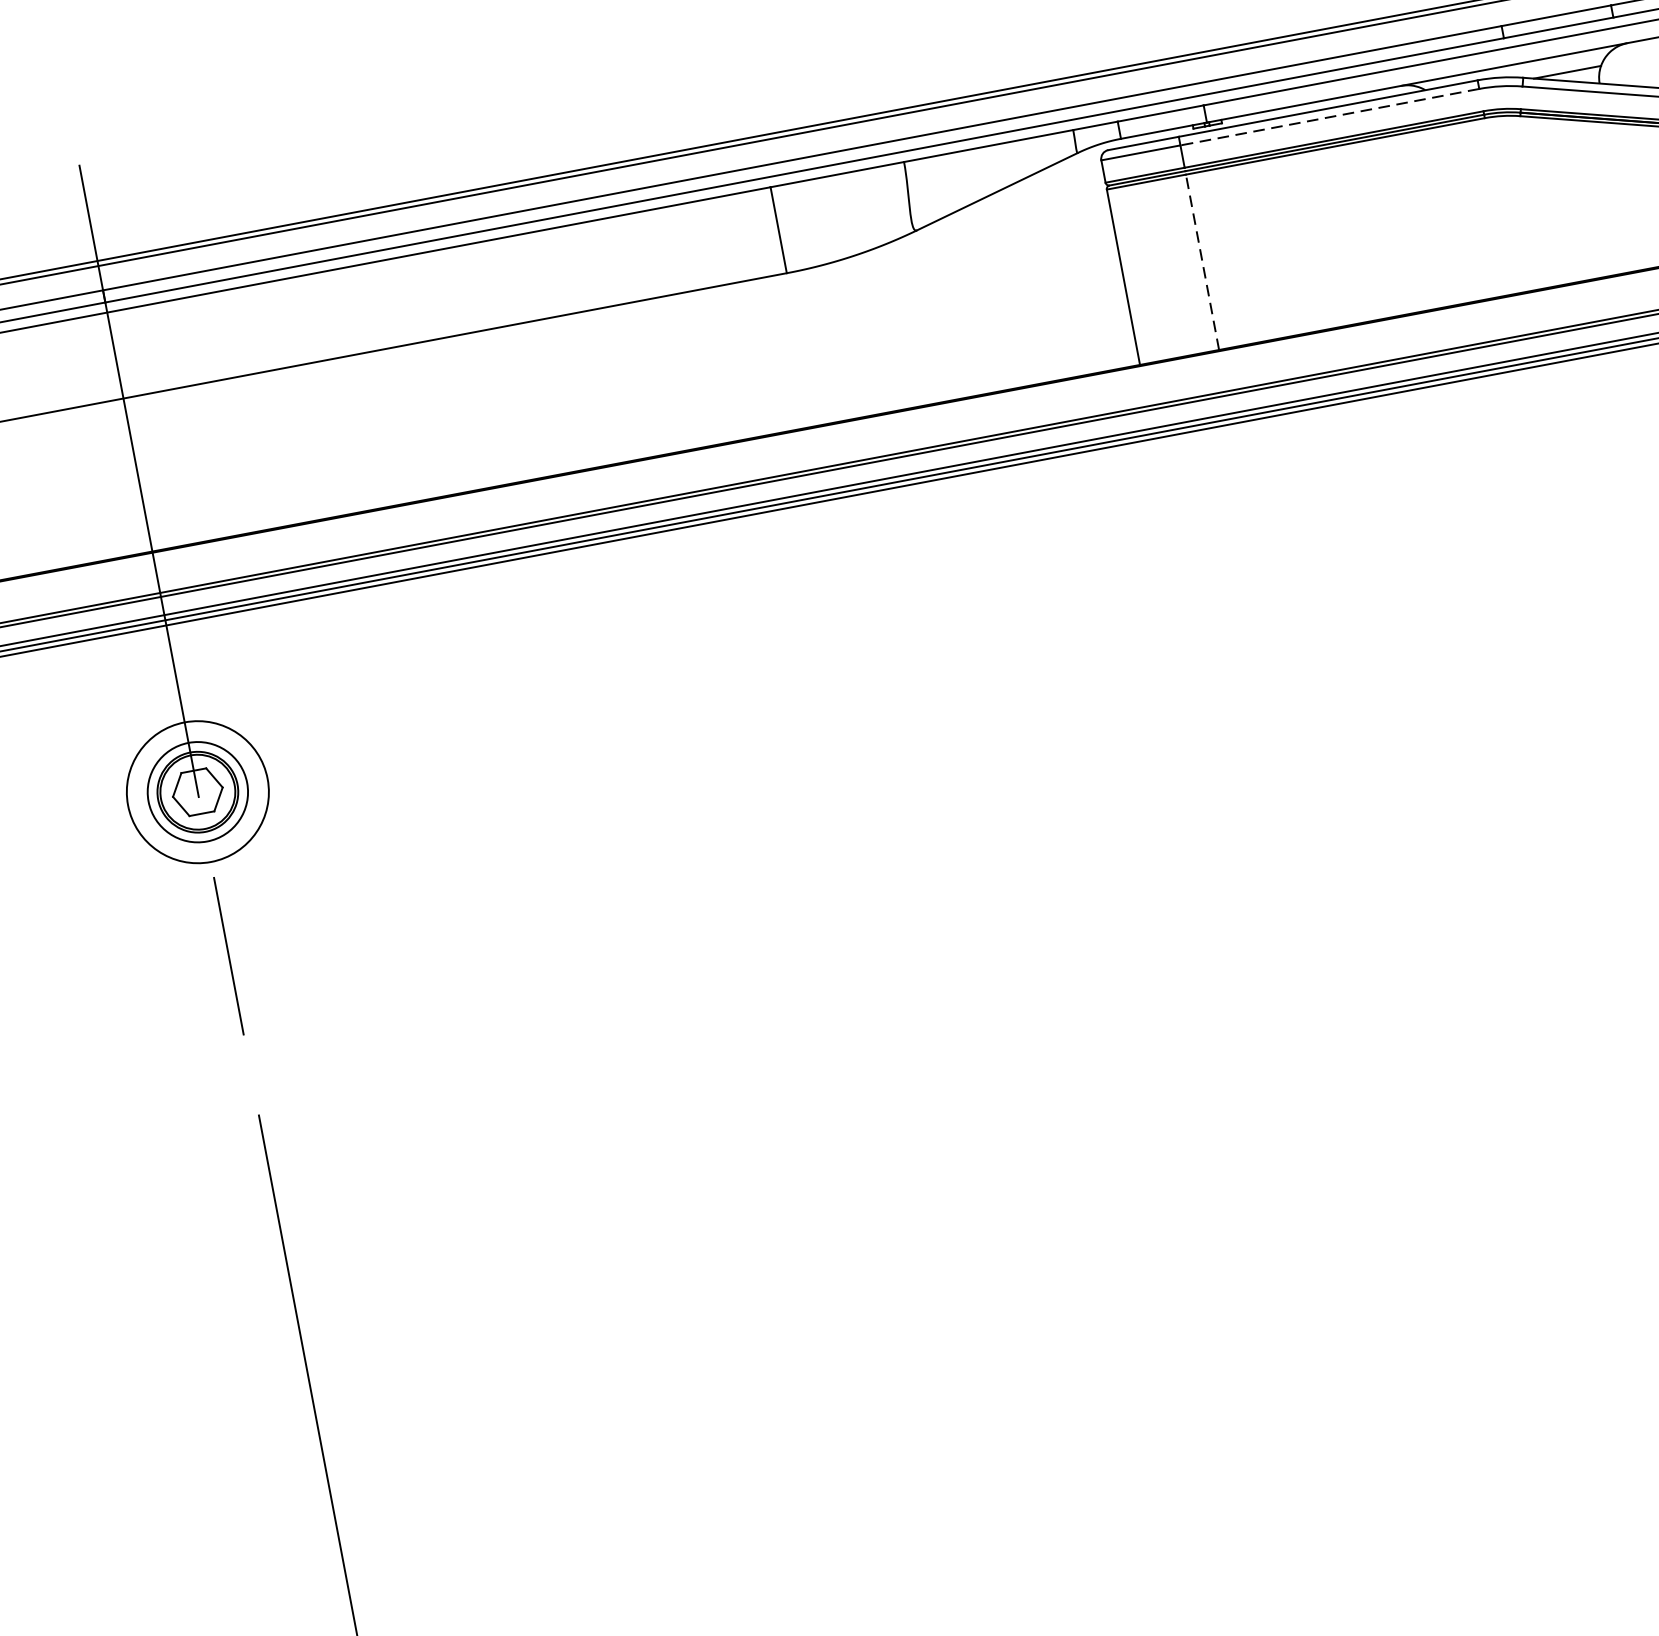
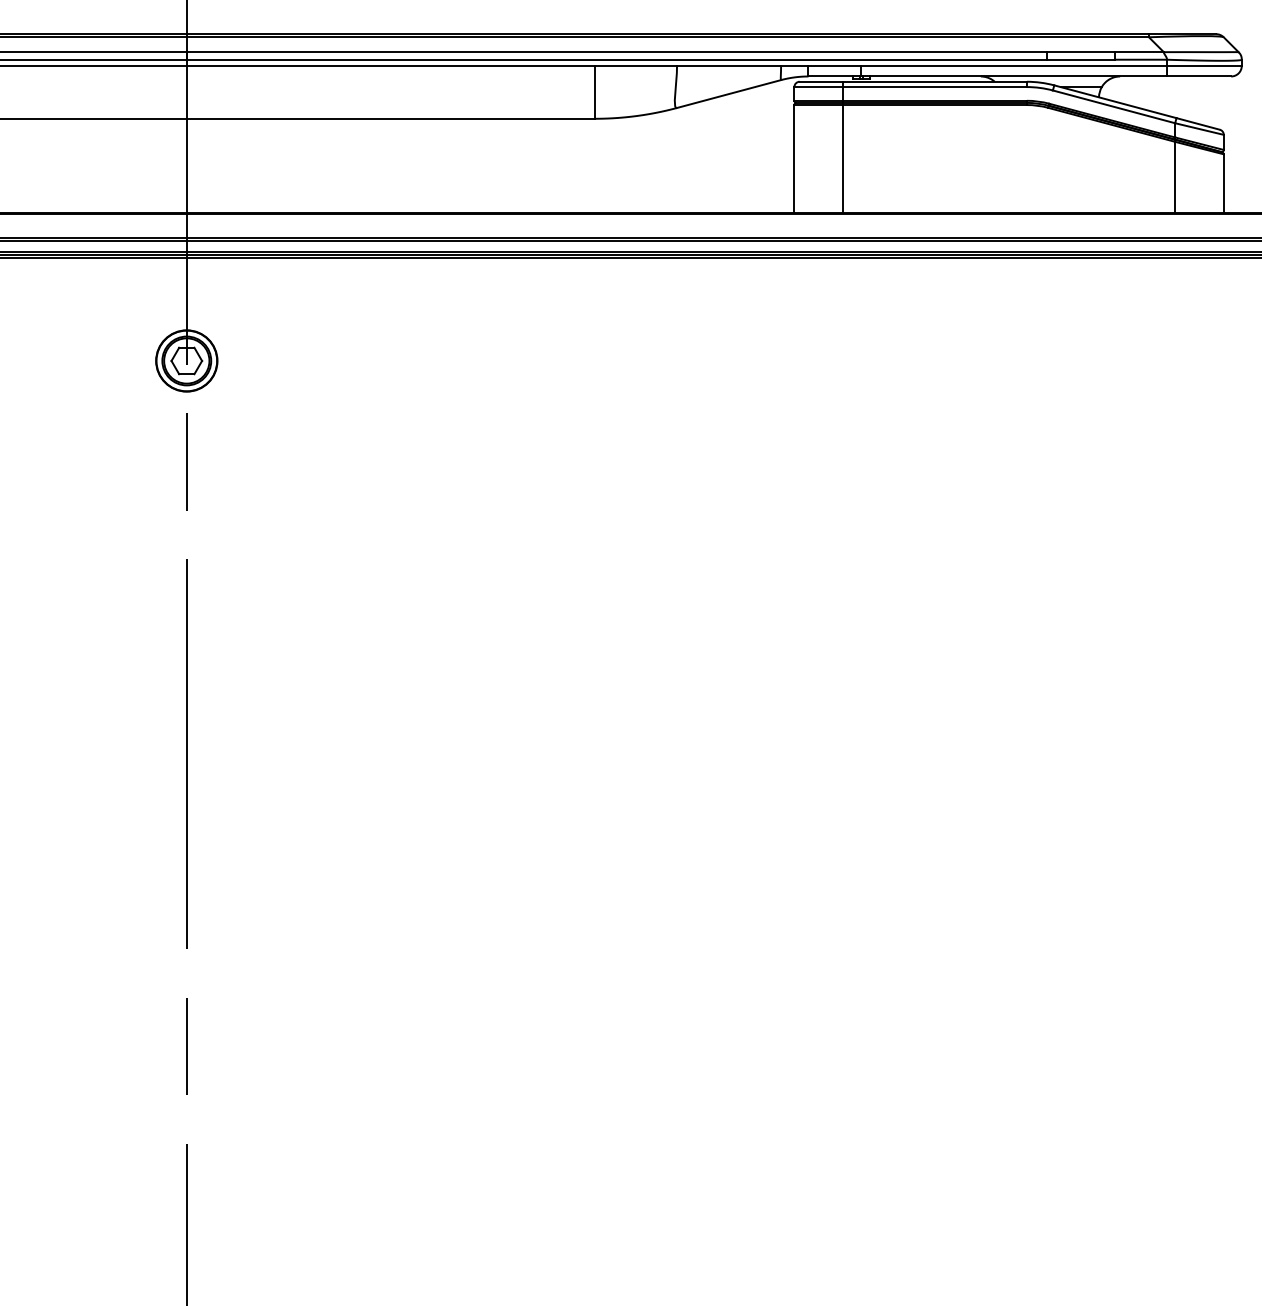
line: (1329, 118) -> (934, 87), dashed -> solid
line: (1203, 261) -> (843, 158), dashed -> solid
circle: (197, 791) -> (186, 360), size x0.71

